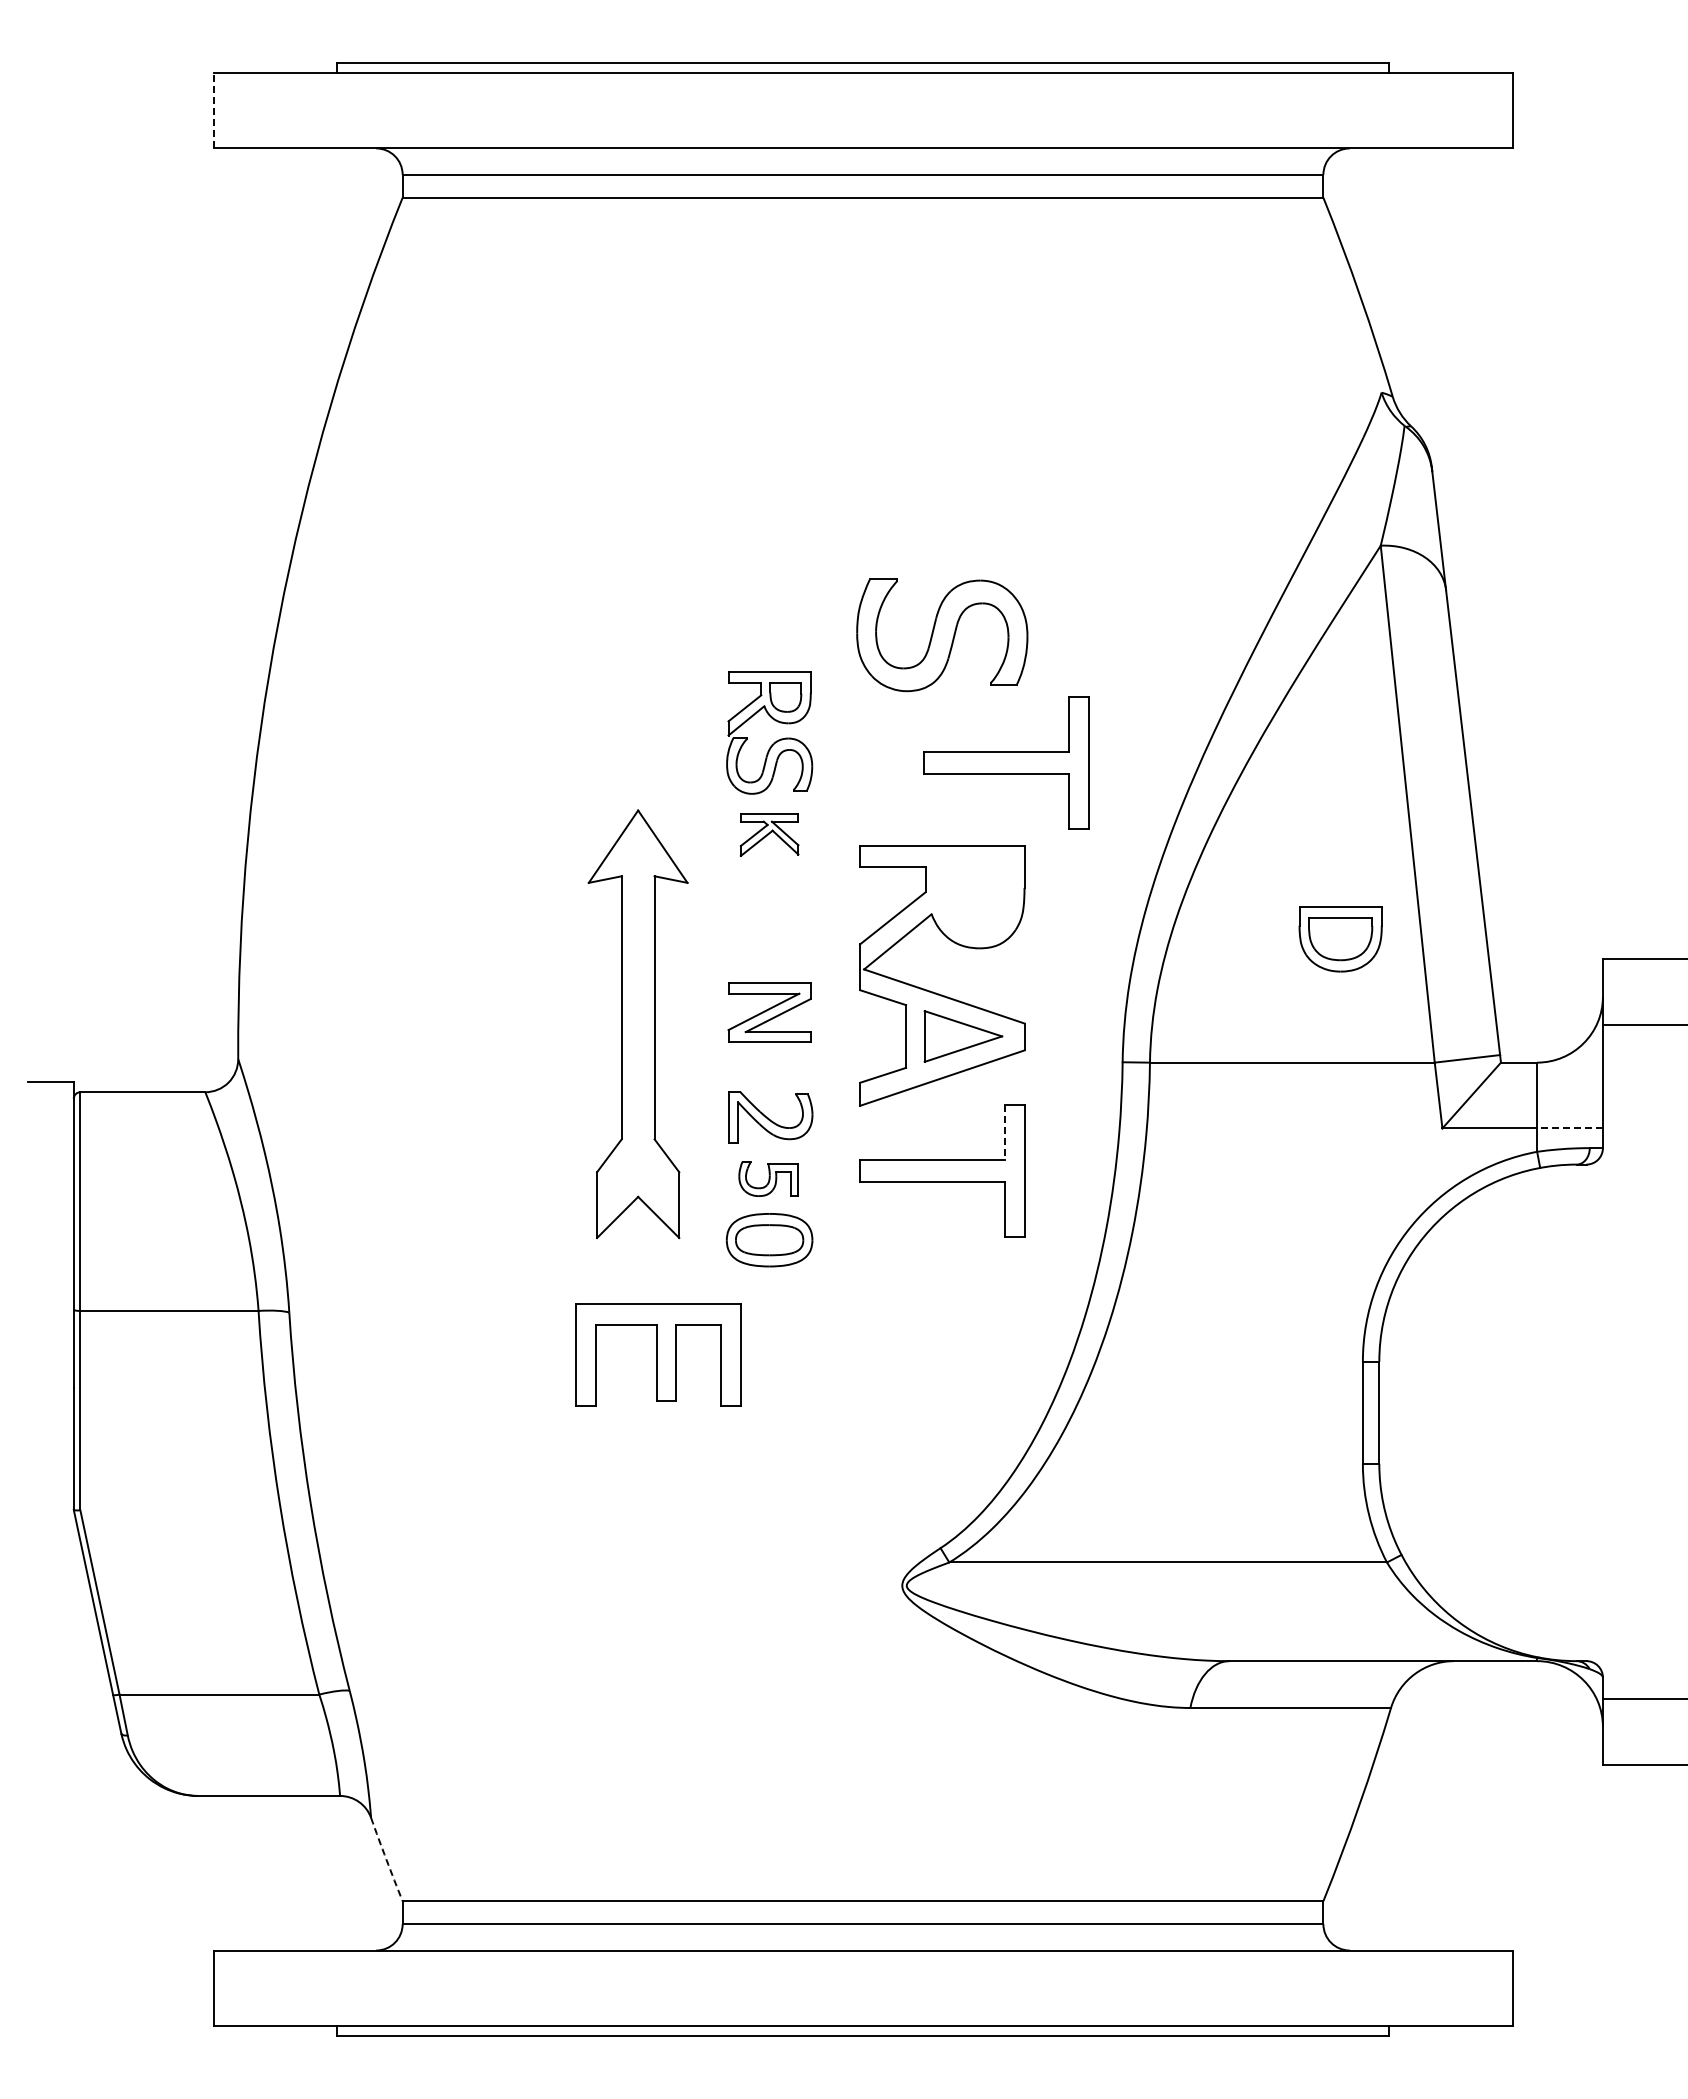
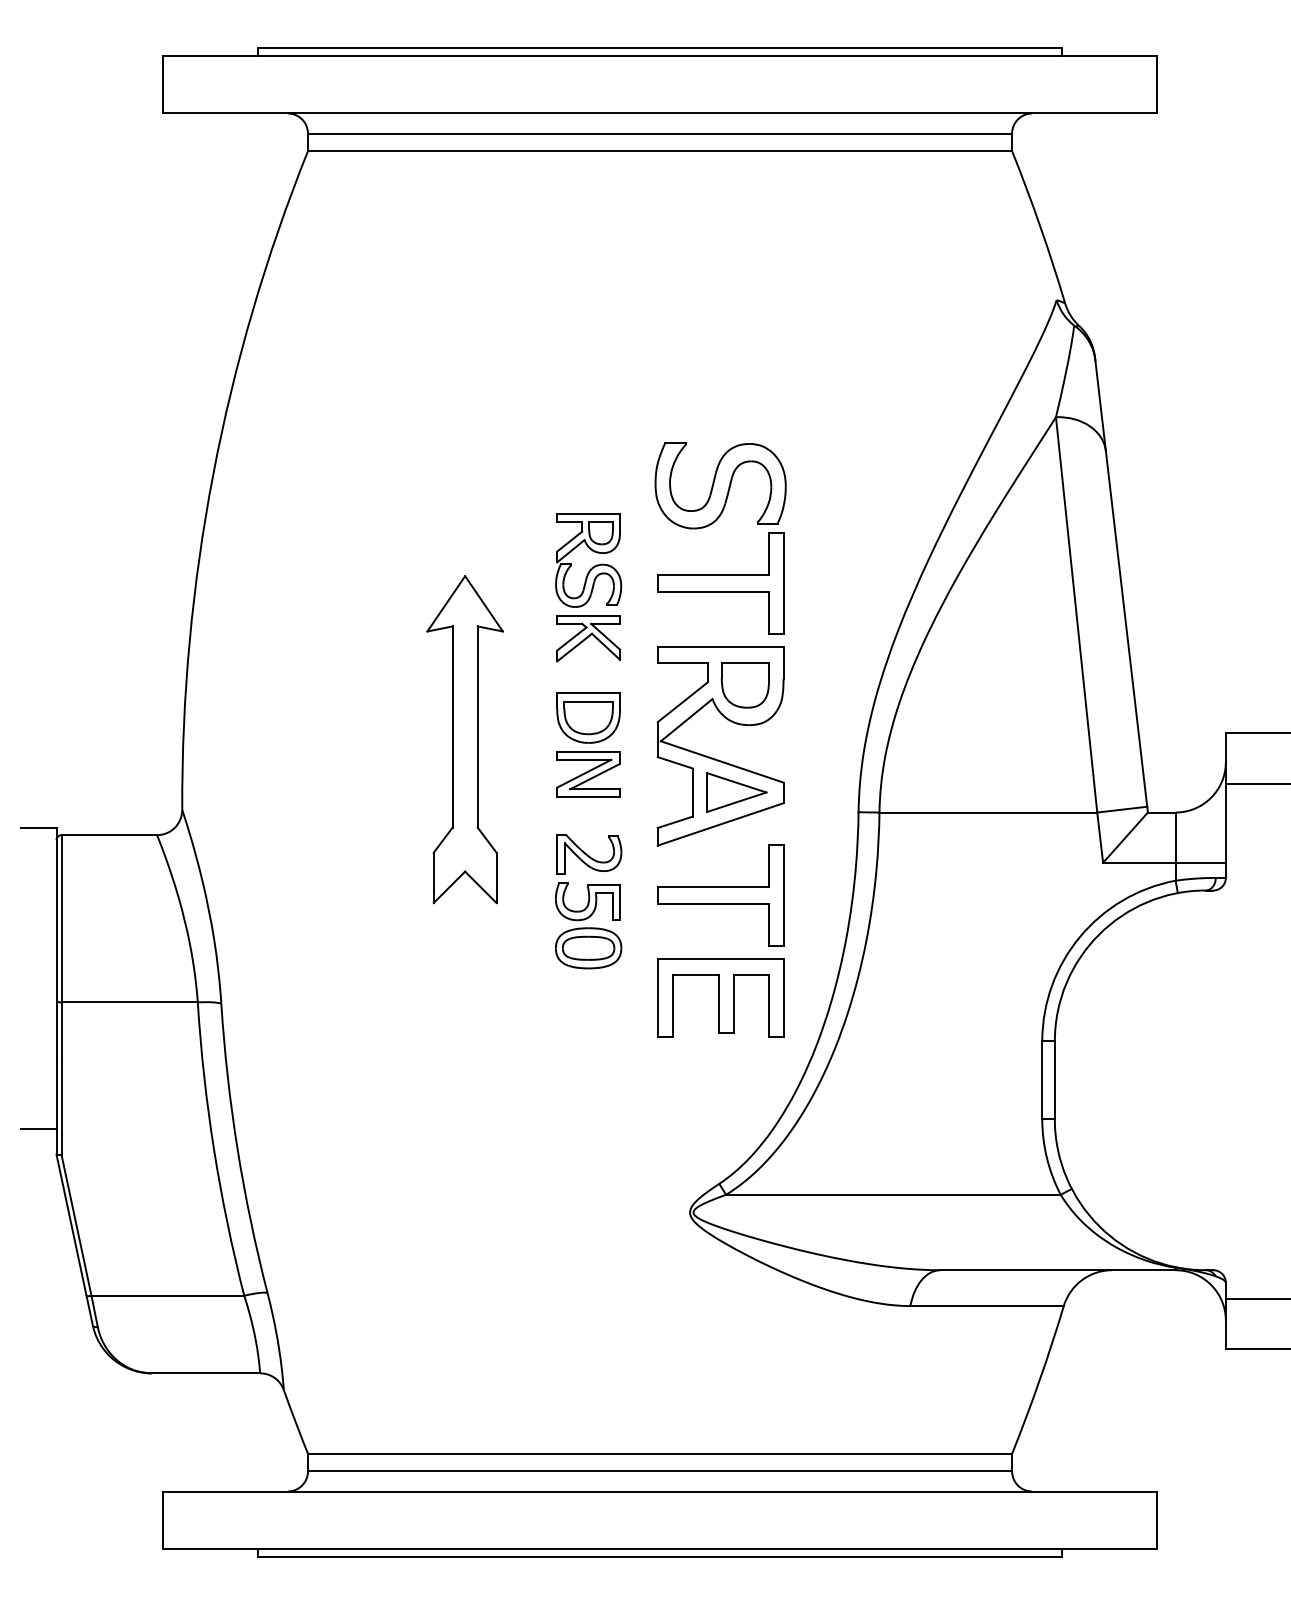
line: (213, 110) -> (163, 84), dashed -> solid
part: (1006, 762) -> (720, 583), moved
part: (769, 834) -> (588, 638), size x1.43
part: (974, 896) -> (745, 685), added
part: (1340, 939) -> (588, 718), moved
part: (637, 1024) -> (464, 739), moved
line: (1570, 1128) -> (1201, 862), dashed -> solid
line: (1005, 1132) -> (768, 865), dashed -> solid
part: (768, 1178) -> (587, 901), size x1.43
part: (658, 1354) -> (720, 997), moved
line: (50, 1476) -> (38, 1129), added
arc: (386, 1859) -> (295, 1421), dashed -> solid

